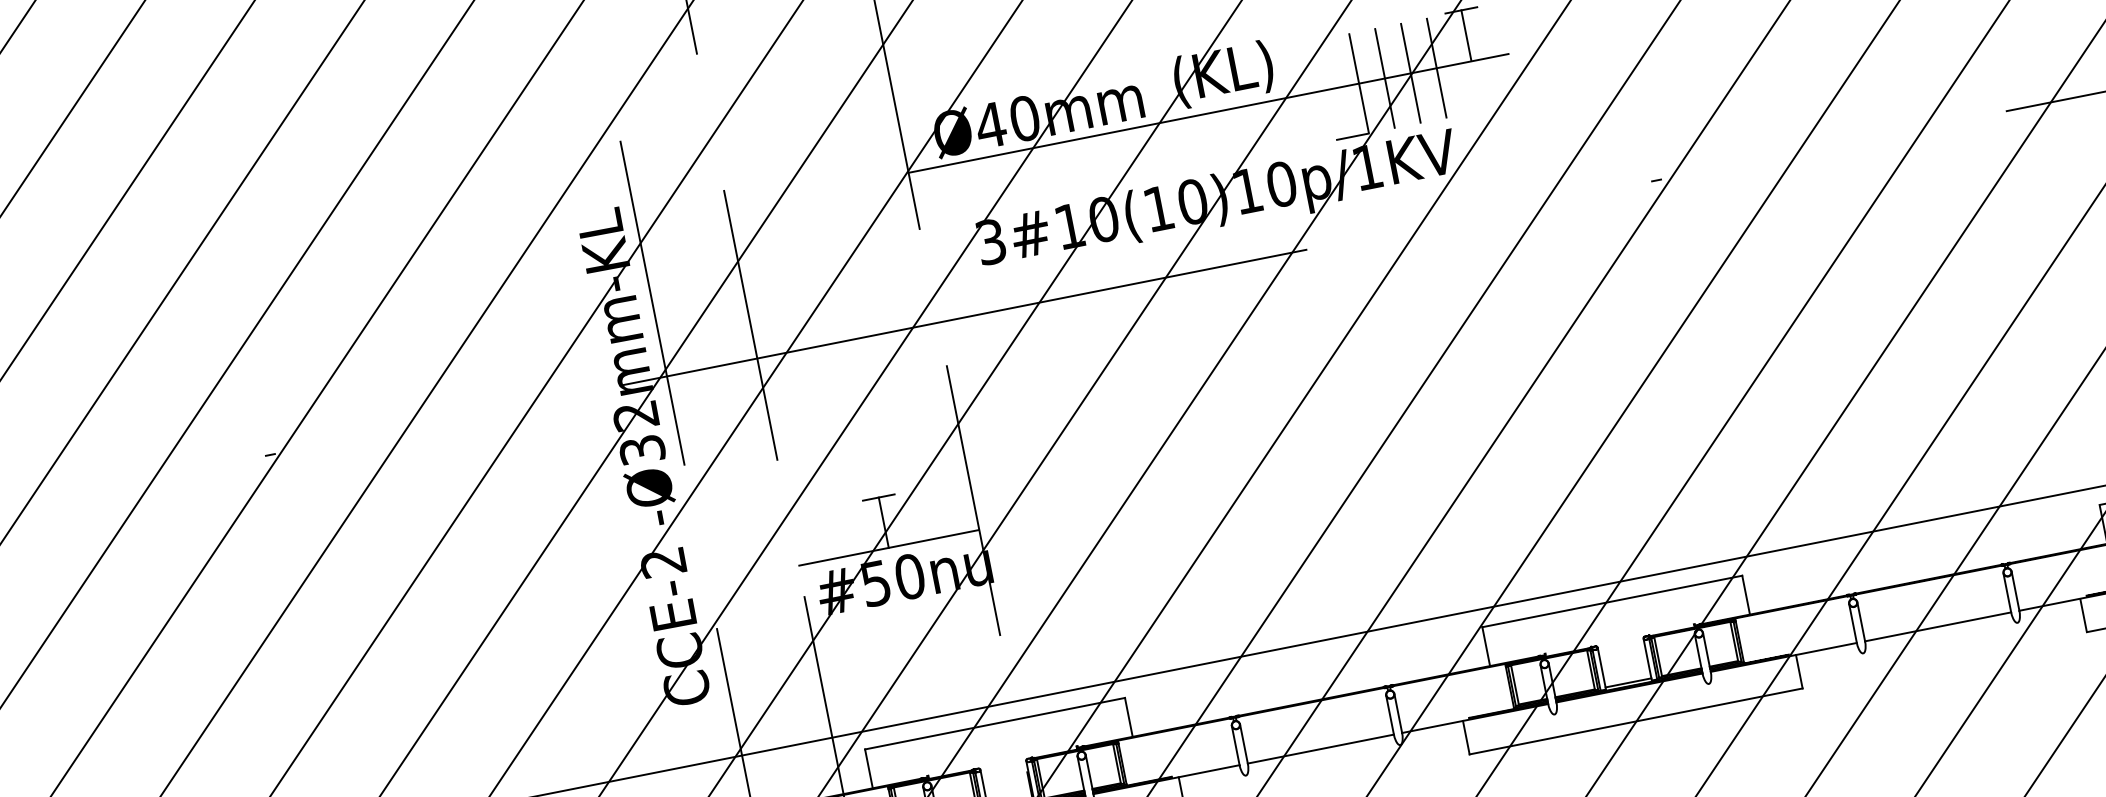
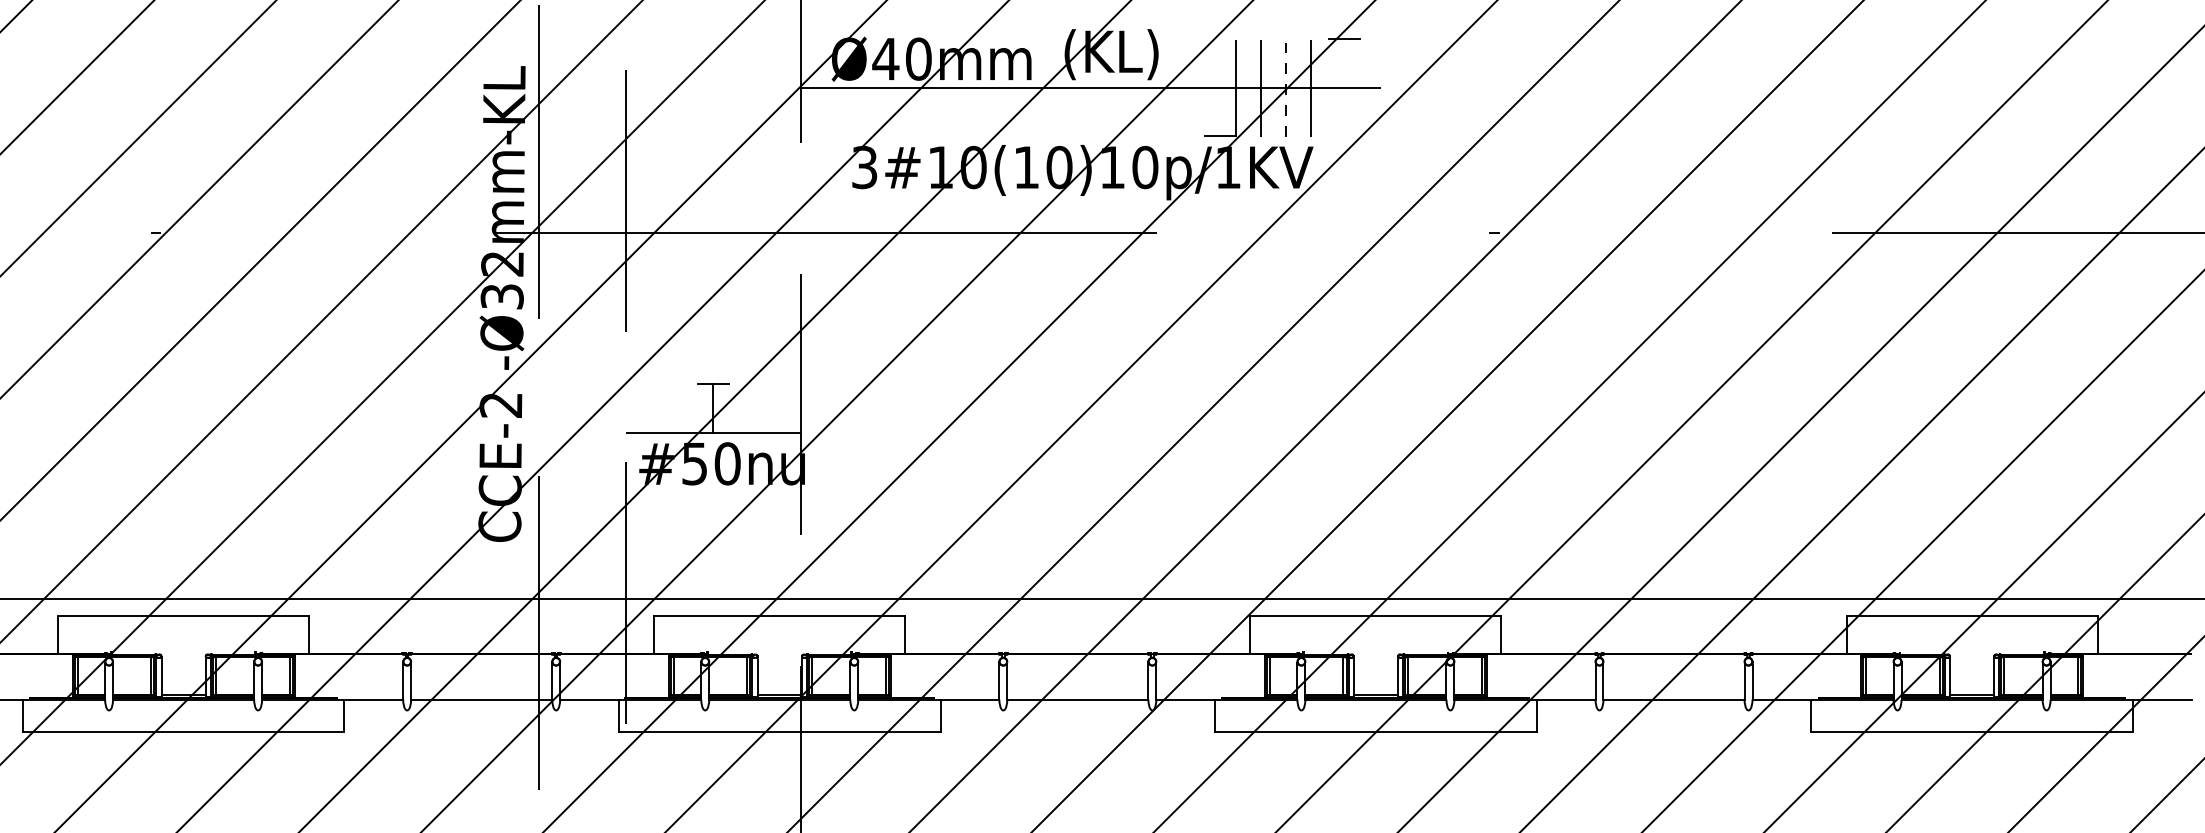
line: (1466, 34) -> (1344, 62), removed
line: (1410, 73) -> (1285, 88), solid -> dashed

